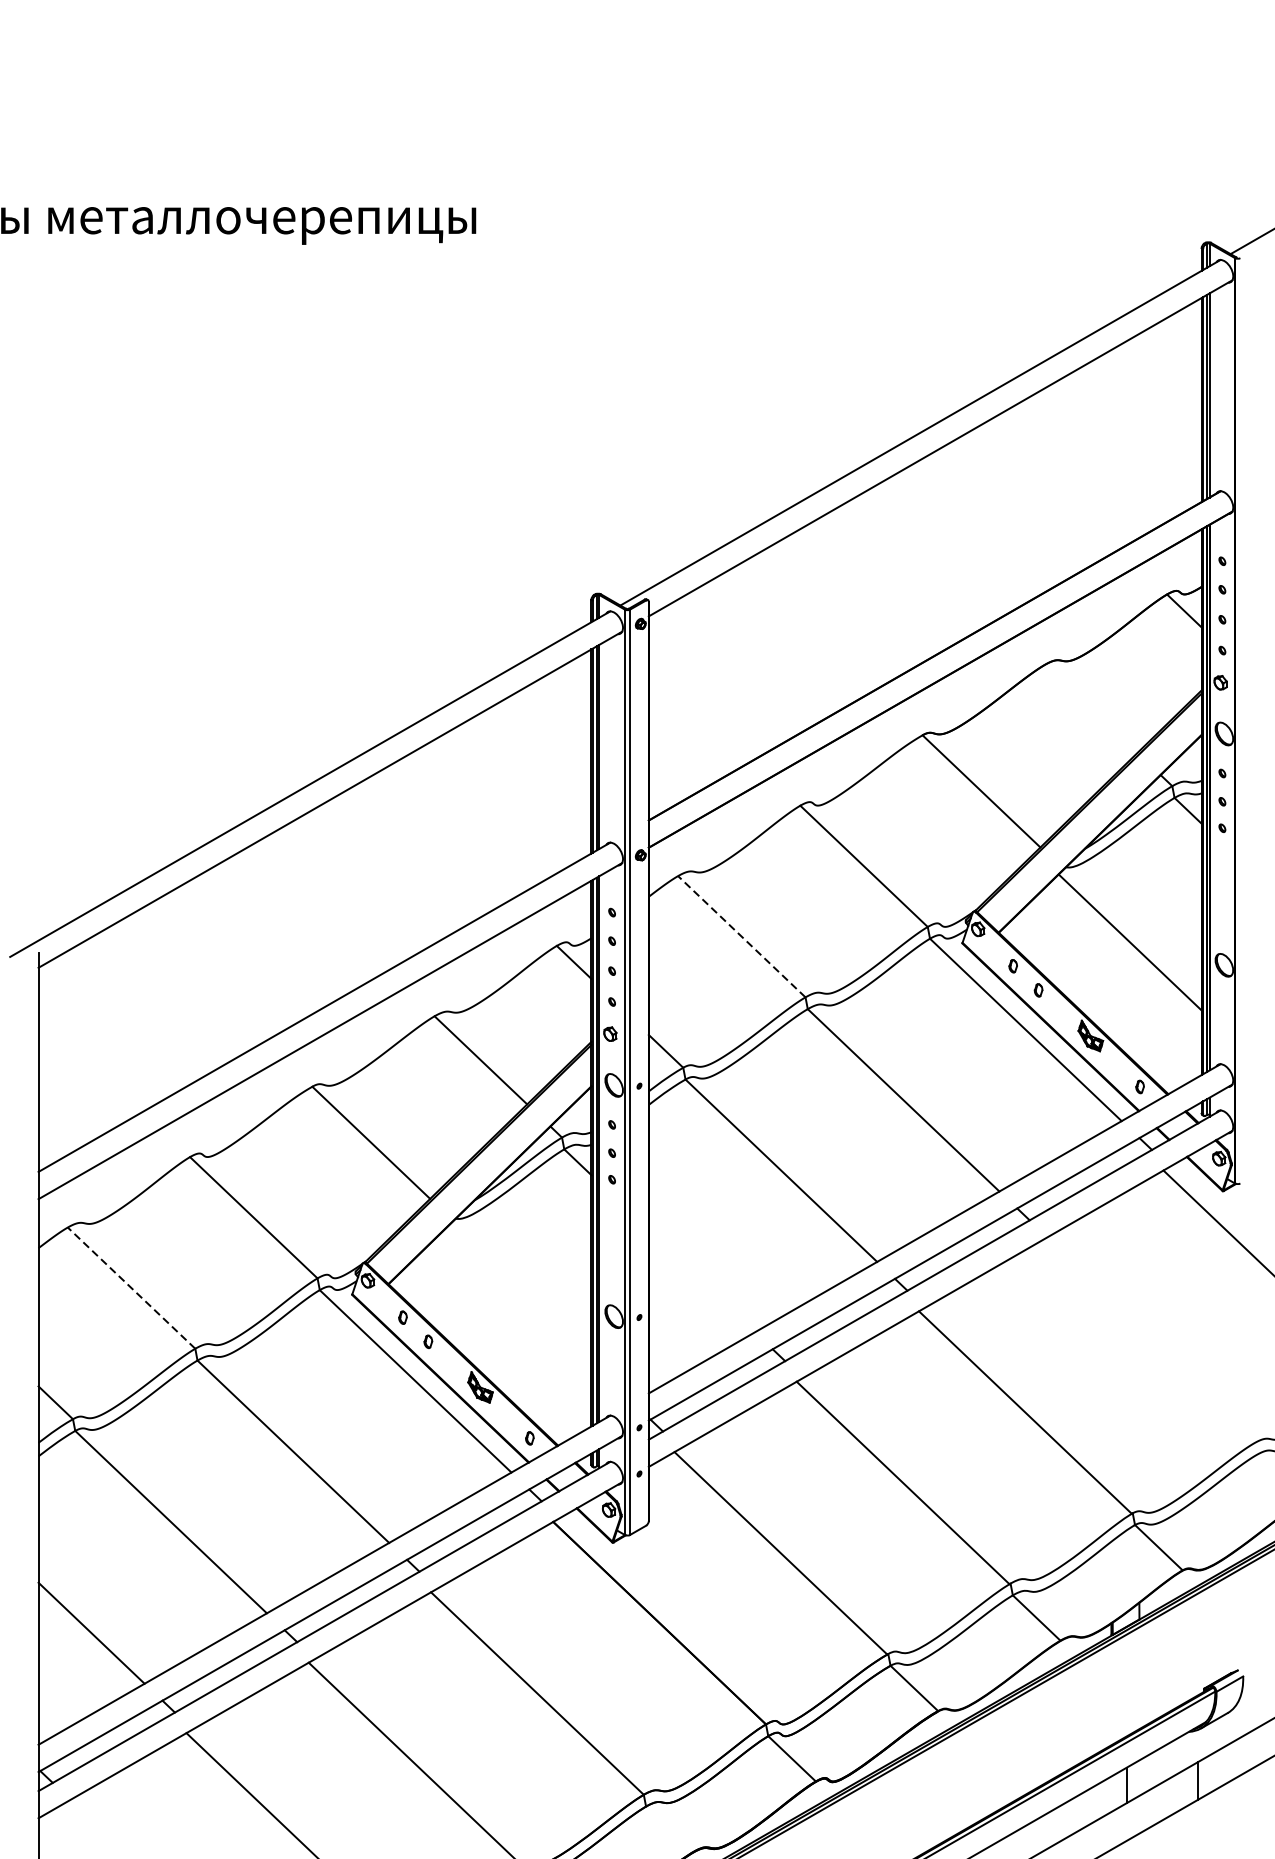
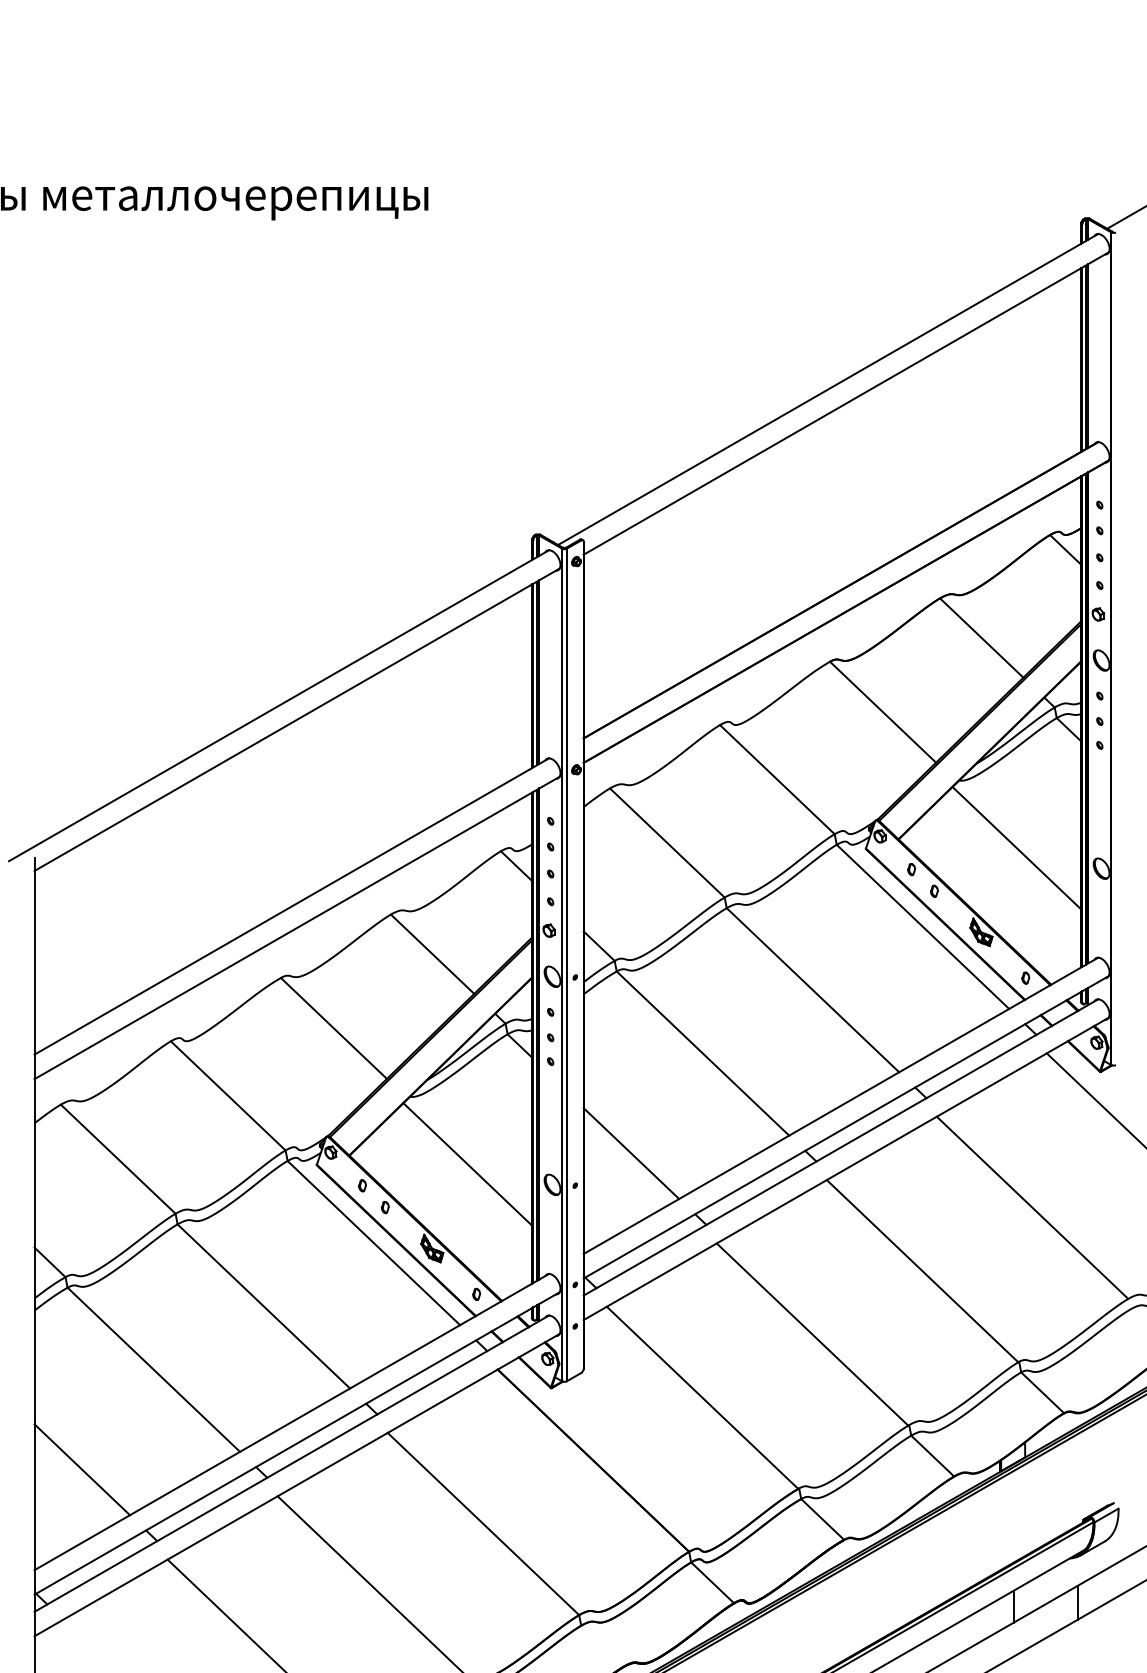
line: (1090, 708) -> (981, 637), added
line: (741, 936) -> (667, 842), dashed -> solid
line: (701, 1281) -> (631, 1153), added
line: (130, 1287) -> (117, 1158), dashed -> solid
line: (519, 1294) -> (467, 1164), added
line: (1147, 1341) -> (1032, 1207), added

